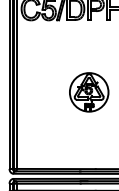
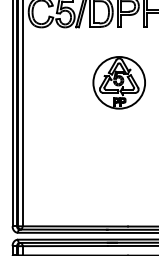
part: (88, 92) -> (118, 82), moved

